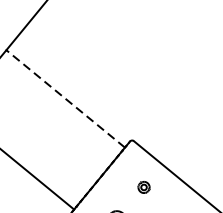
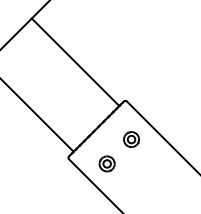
line: (65, 99) -> (75, 62), dashed -> solid
part: (144, 187) -> (131, 139), size x1.67

